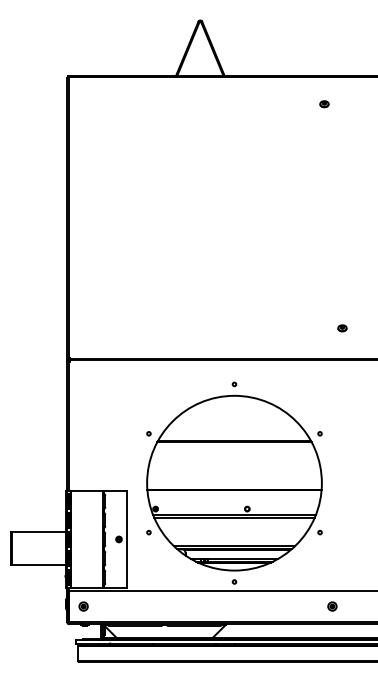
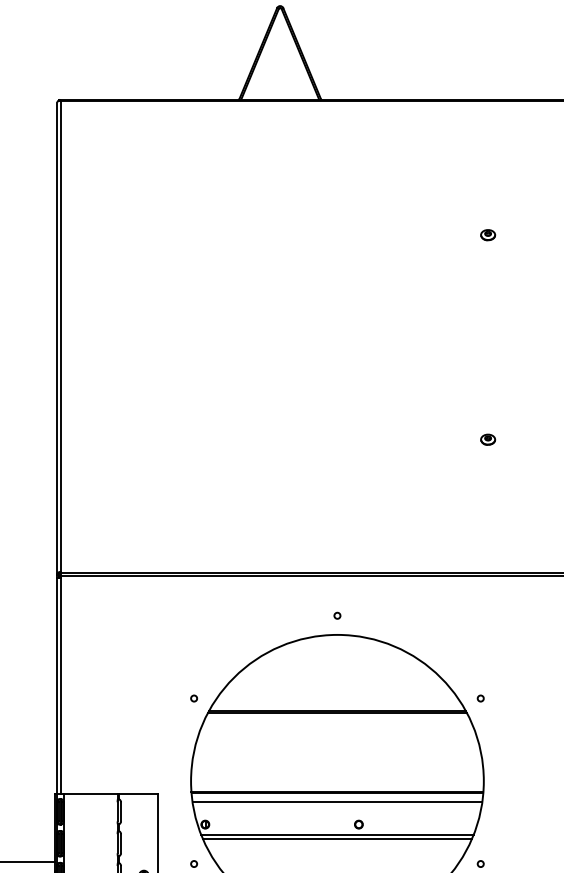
part: (324, 104) -> (488, 235), moved
part: (342, 328) -> (488, 440), moved
line: (234, 495) -> (337, 801), added

